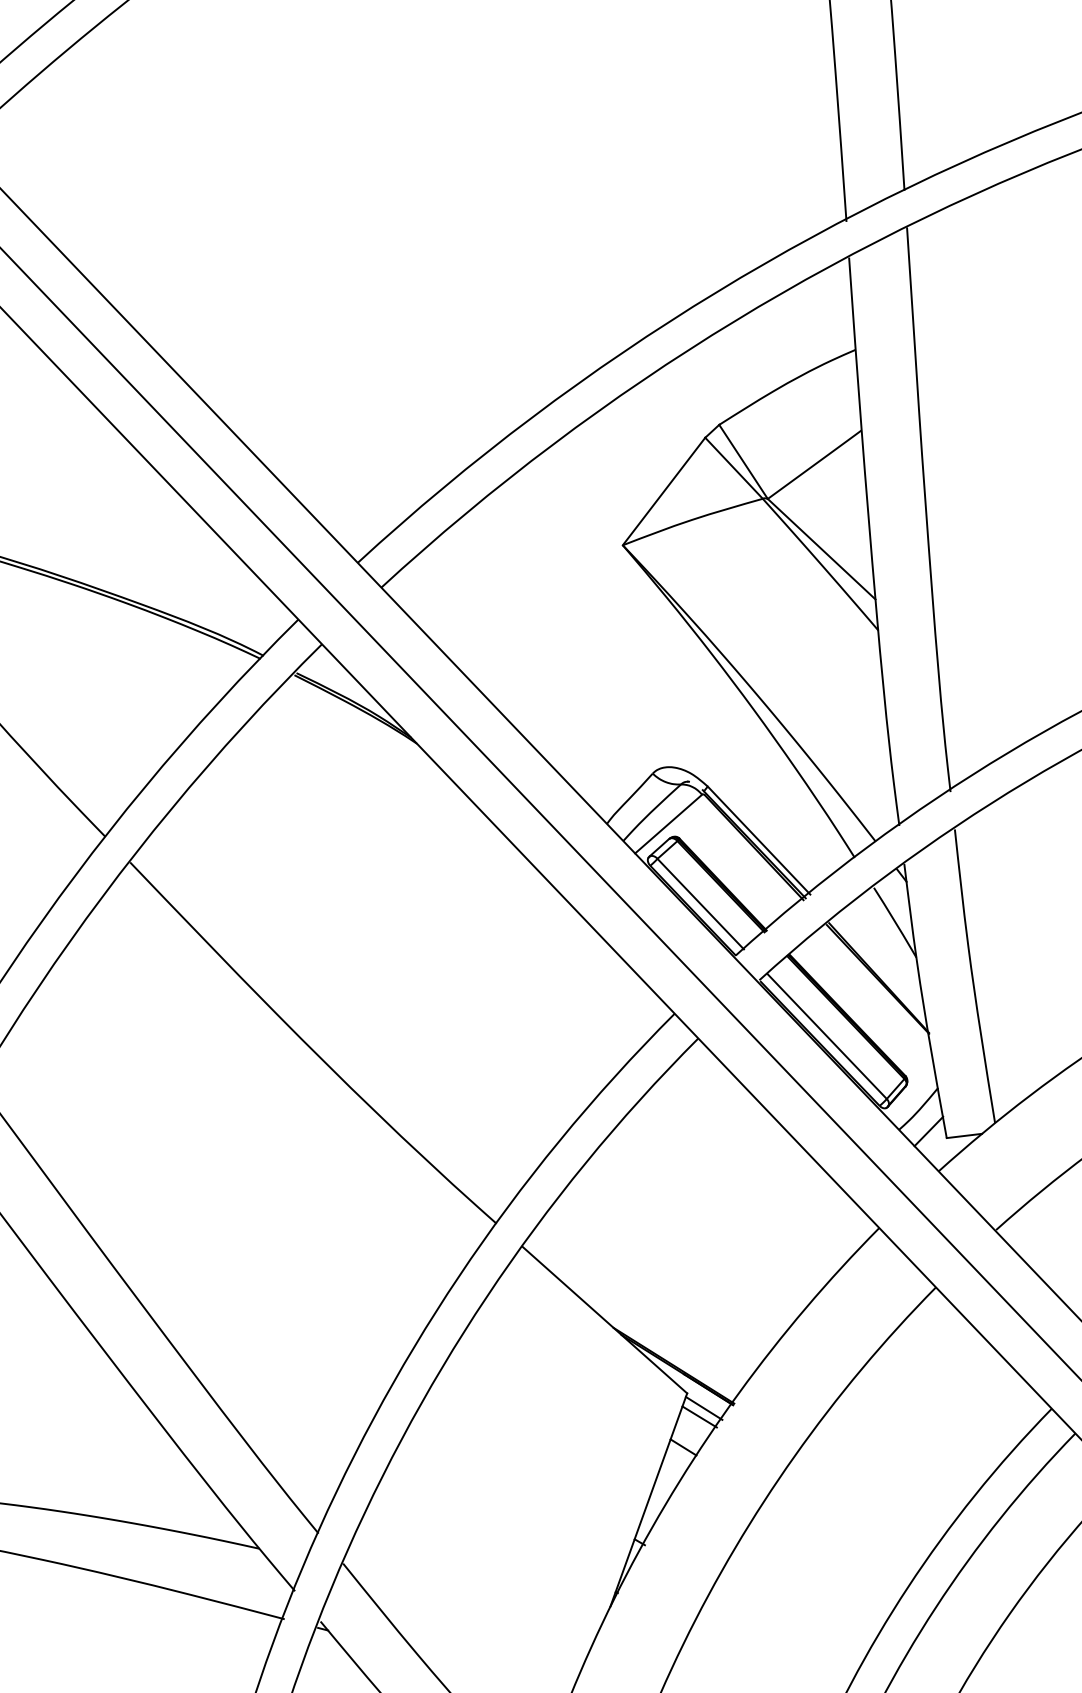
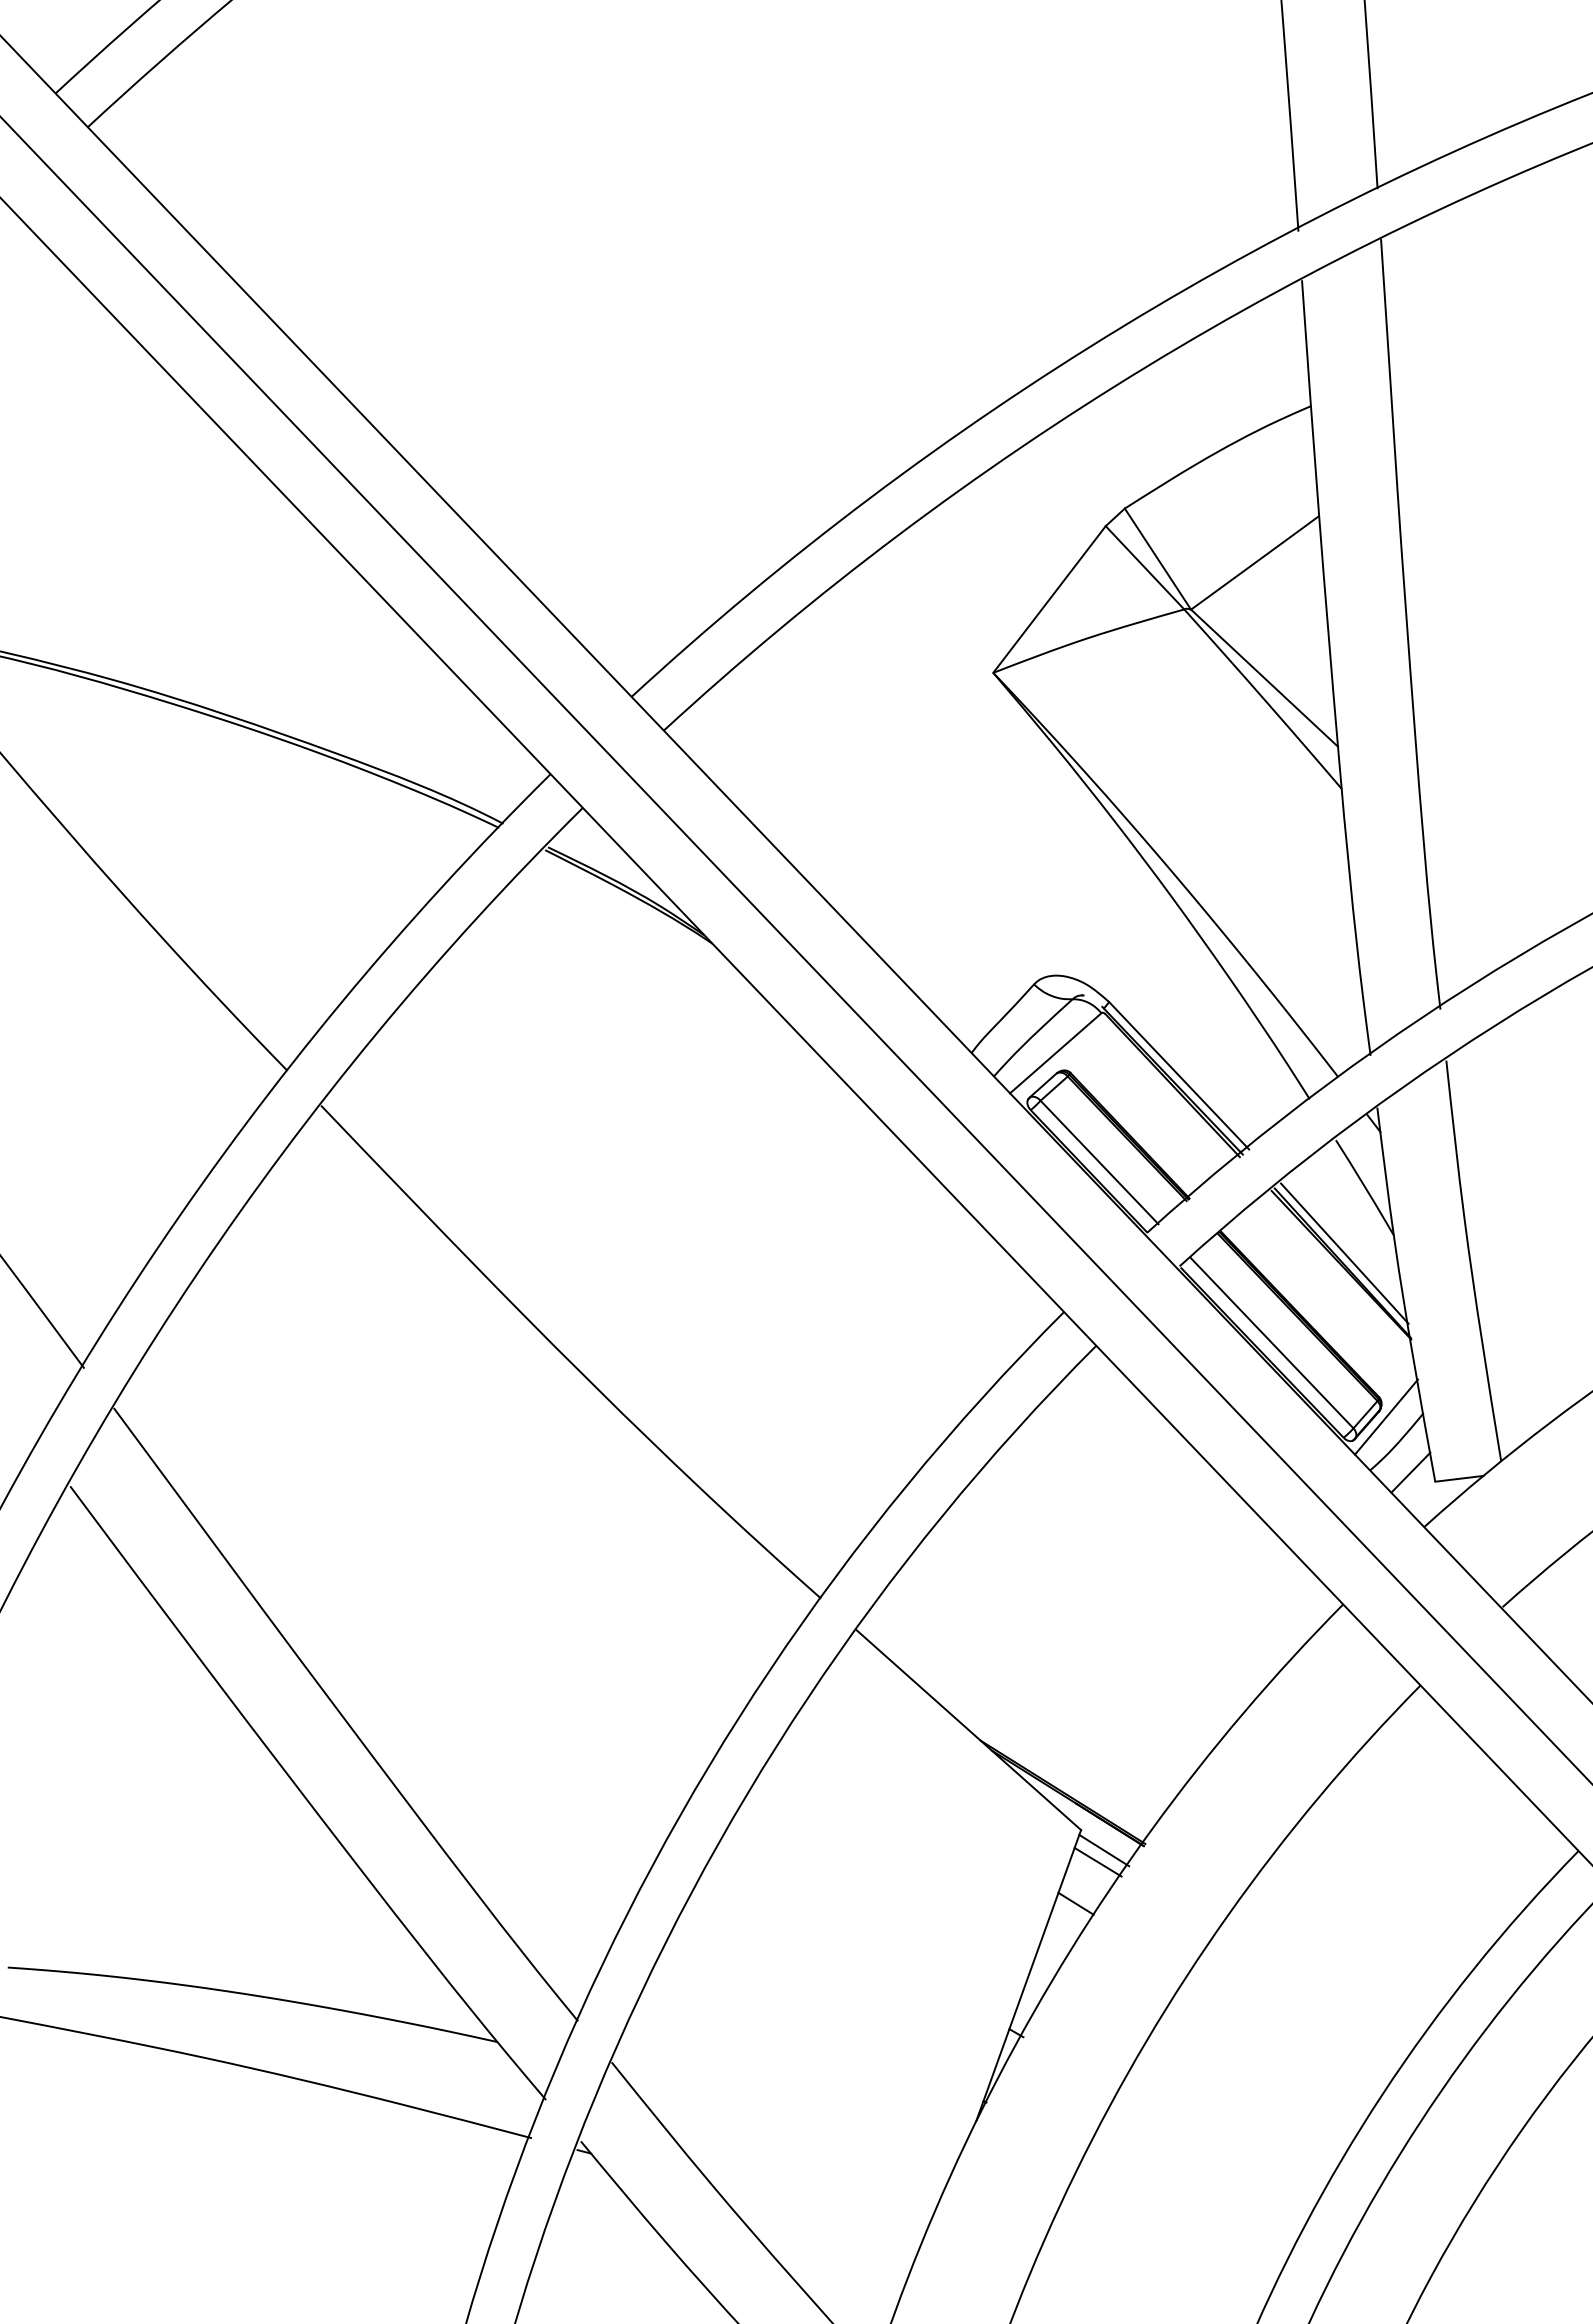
line: (880, 970) -> (1344, 1253), added
line: (910, 1090) -> (1385, 1416), added

